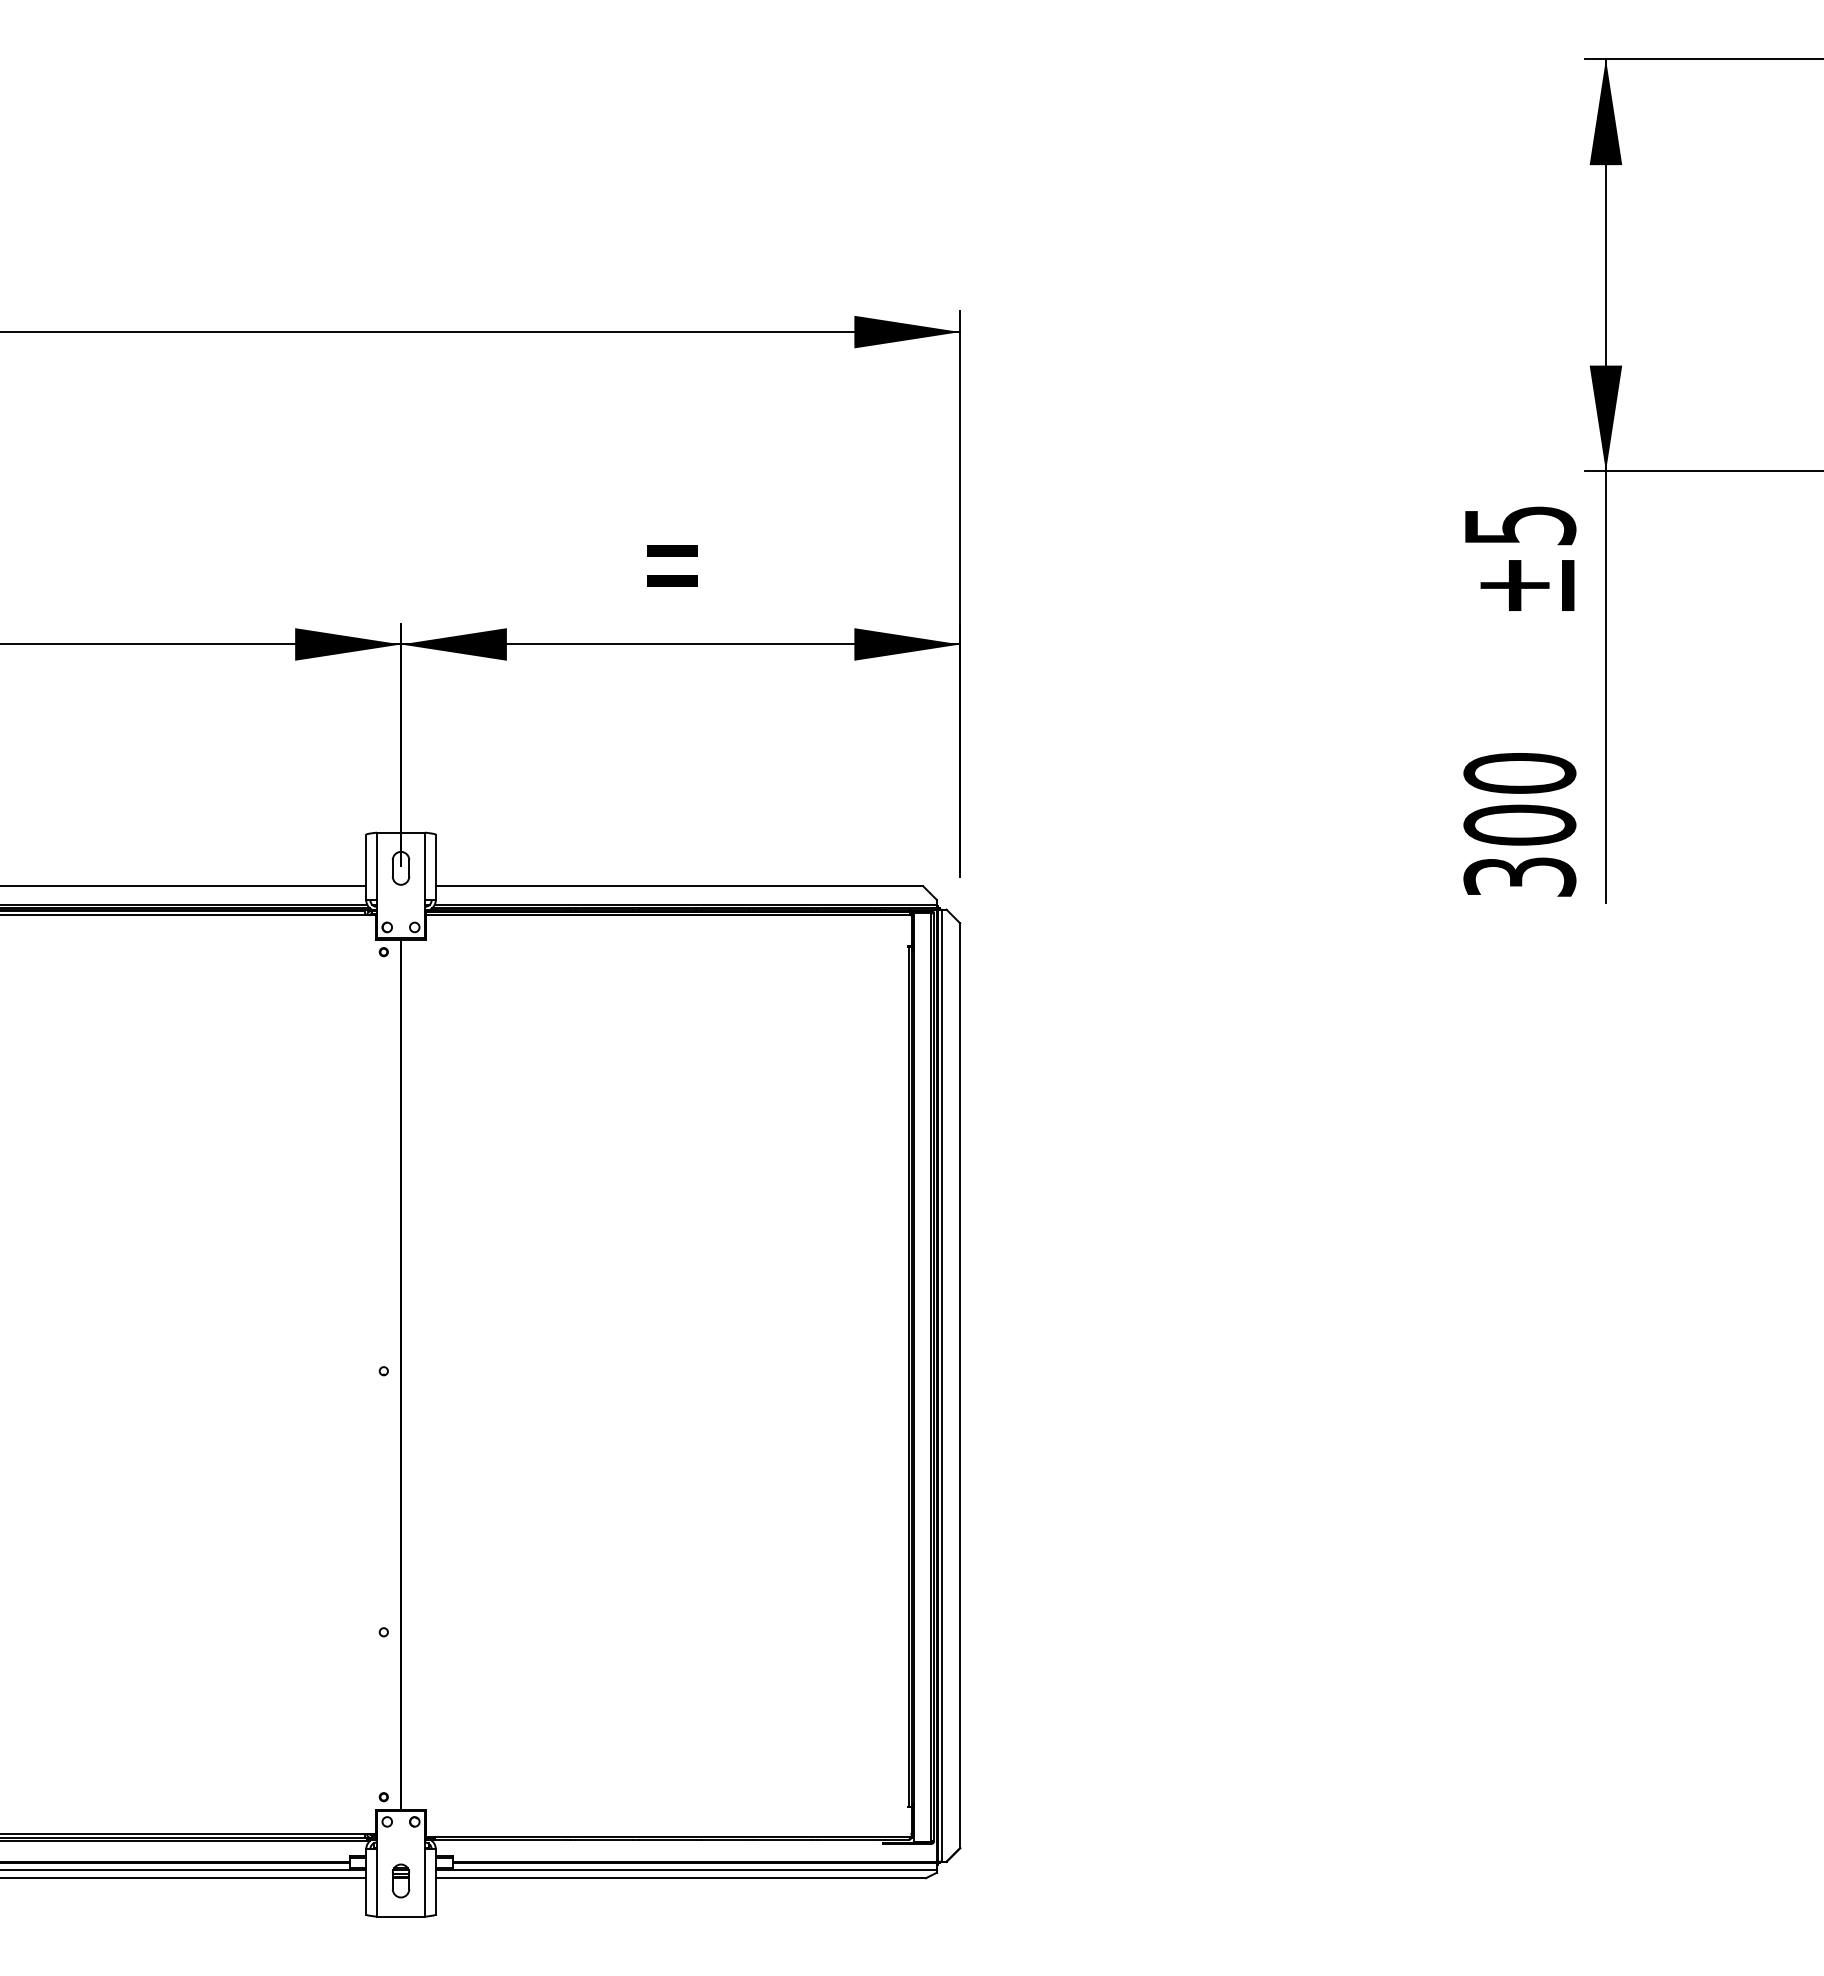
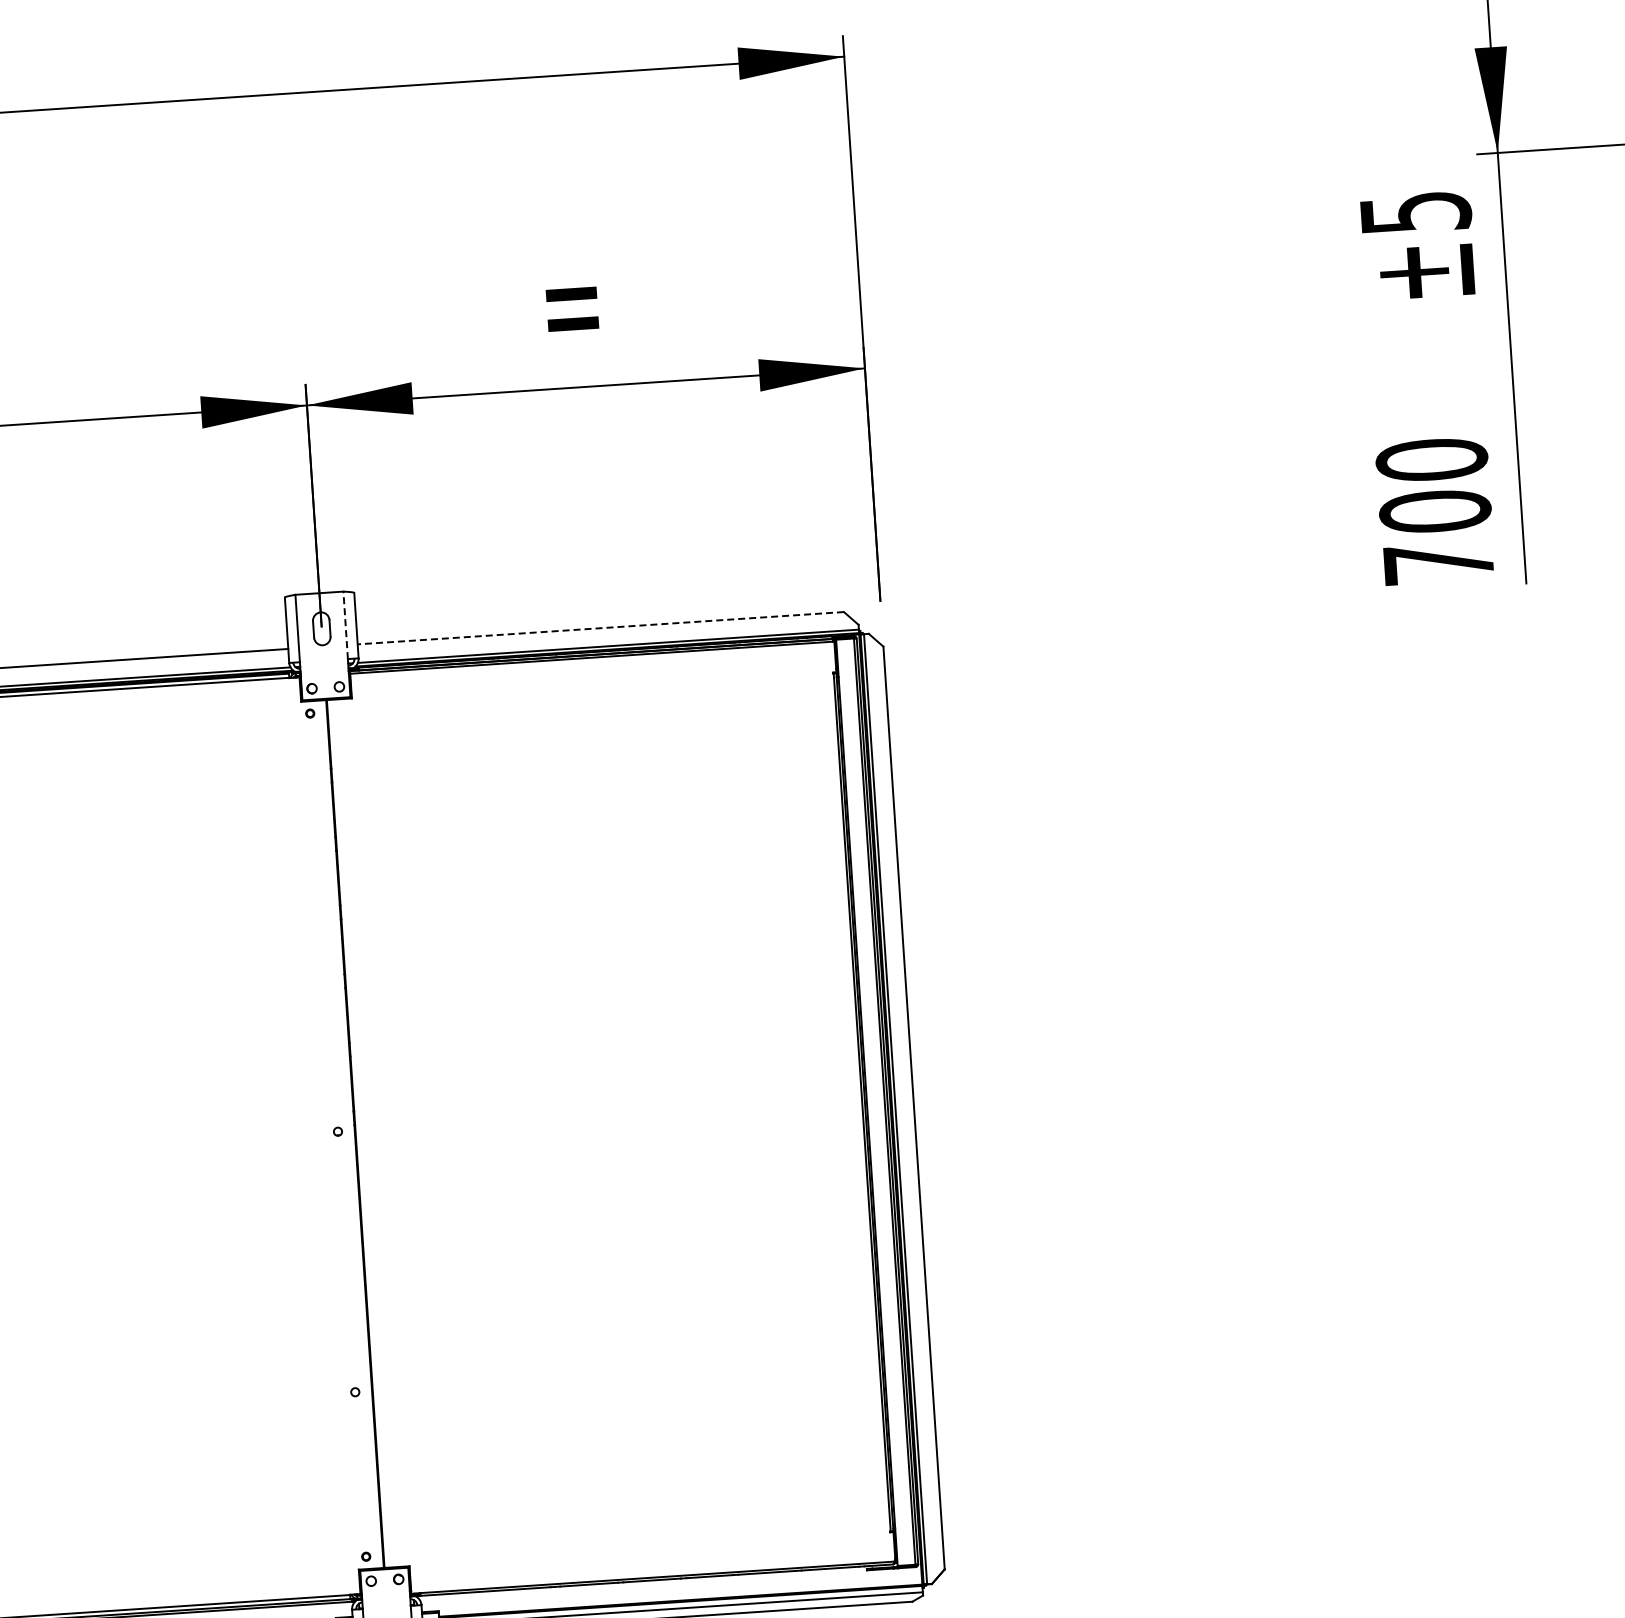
line: (425, 866) -> (346, 625), solid -> dashed
text: (1519, 876) -> (1438, 562), 300 -> 700
line: (679, 886) -> (600, 628), solid -> dashed

